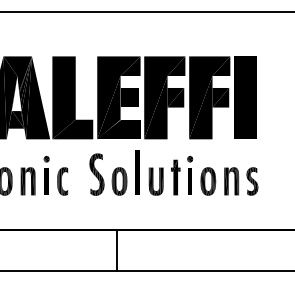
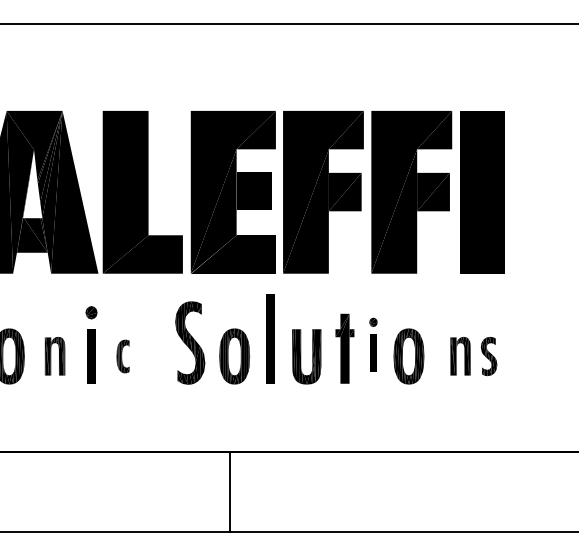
part: (190, 175) -> (373, 344), size x0.7
part: (27, 181) -> (53, 356), size x0.7
part: (62, 181) -> (122, 356), size x0.6
part: (241, 181) -> (474, 356), size x0.7

